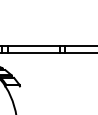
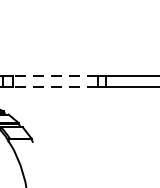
line: (33, 46) -> (54, 75), solid -> dashed
line: (33, 53) -> (54, 87), solid -> dashed

